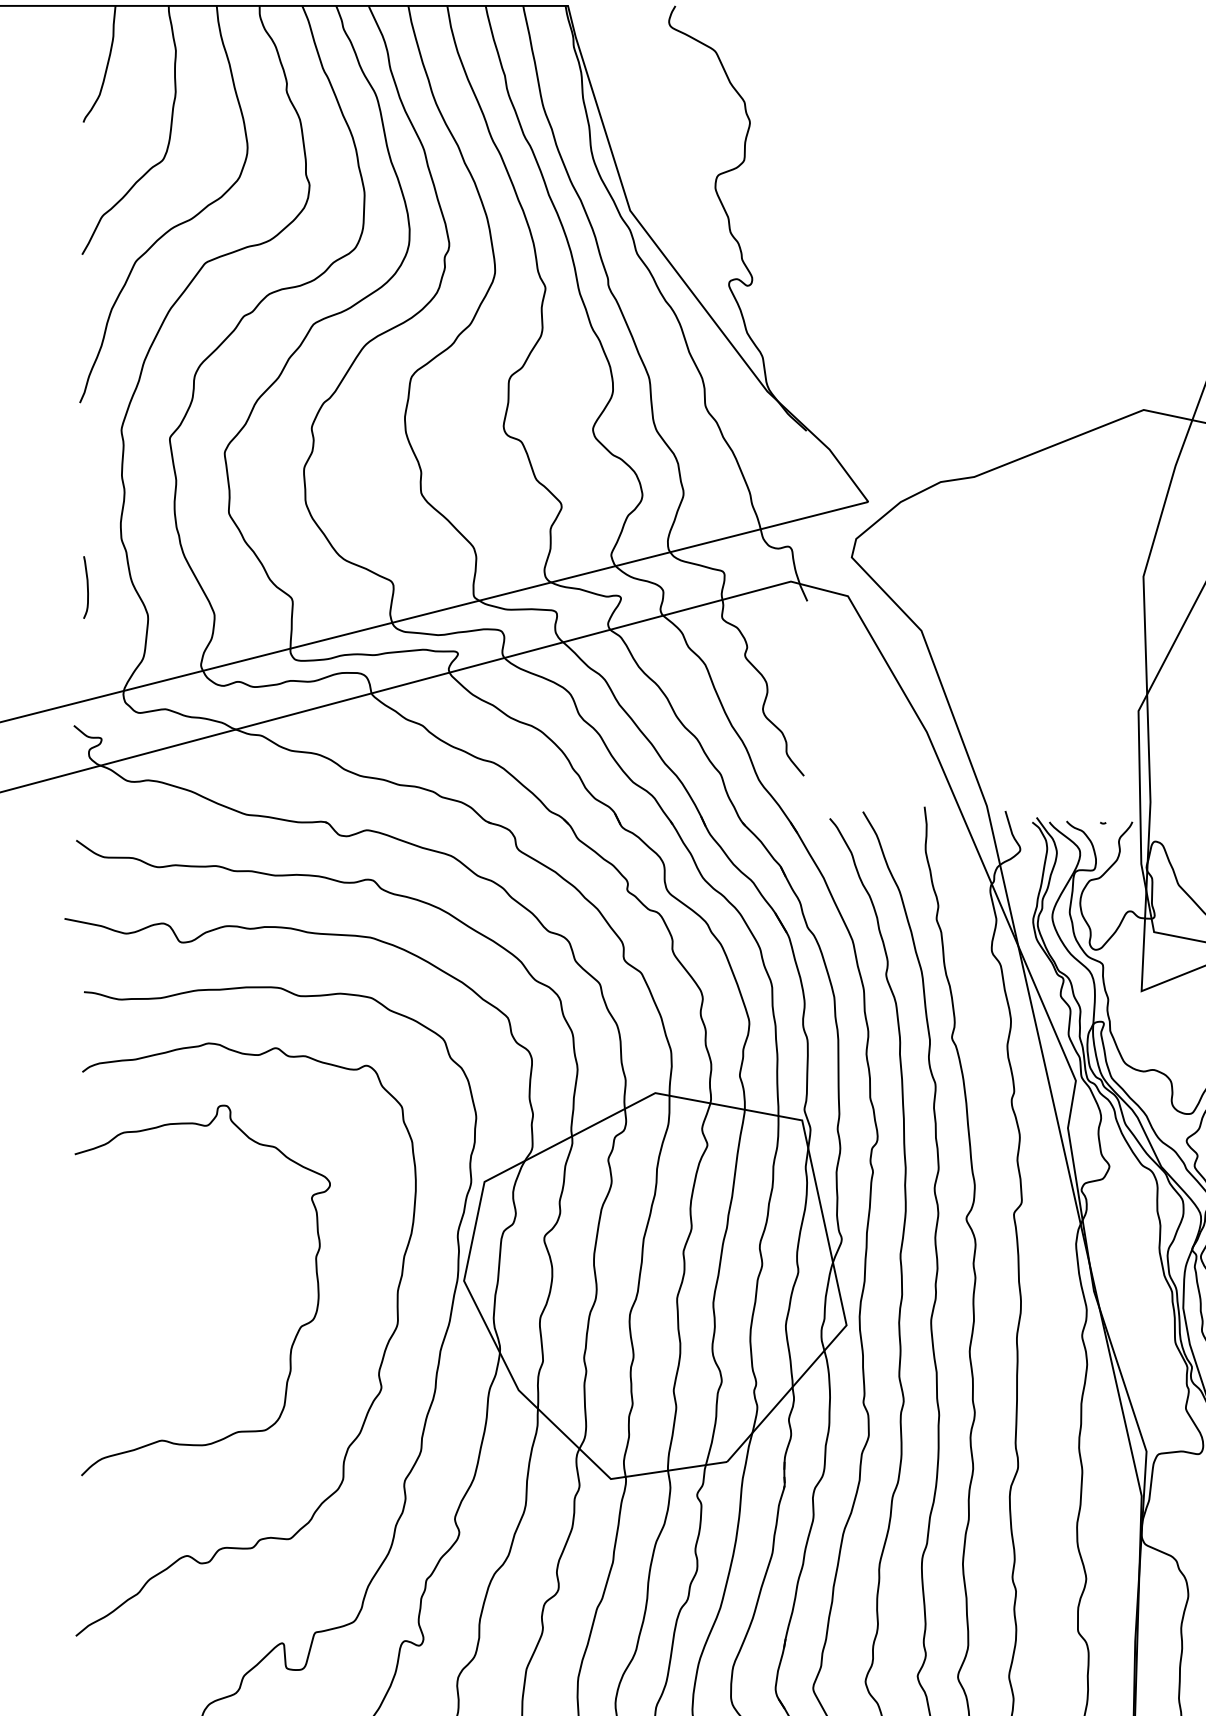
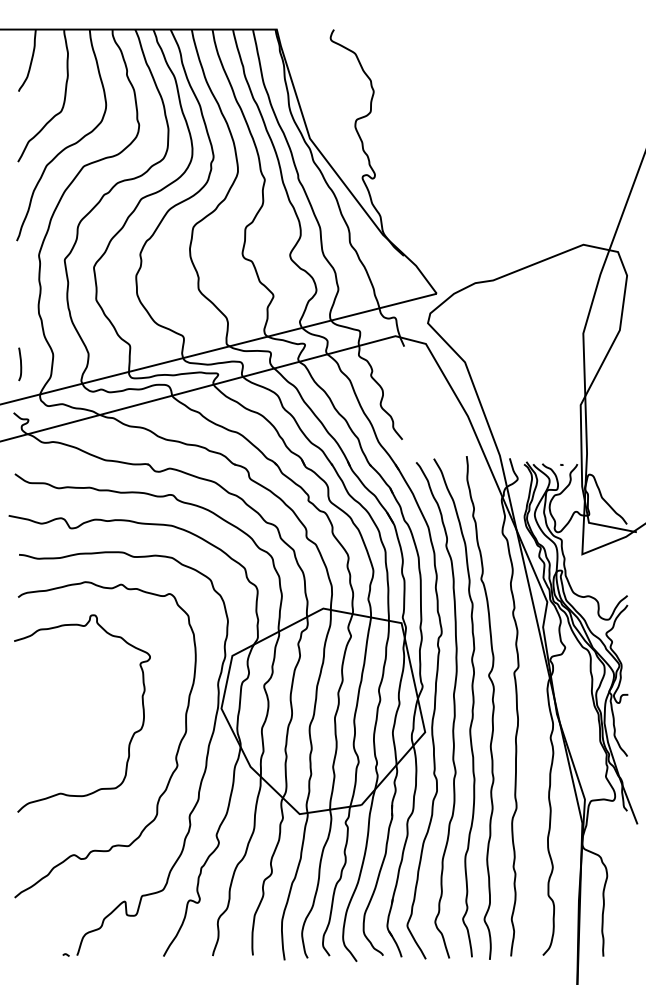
curve: (86, 587) -> (20, 364), moved

